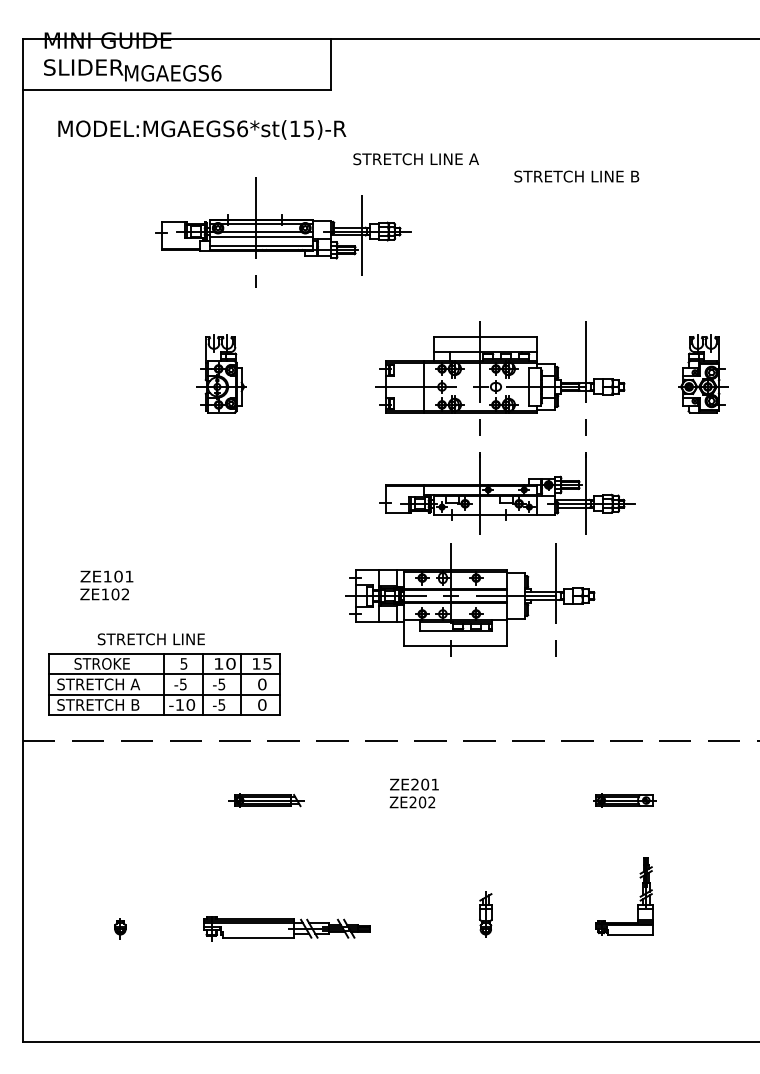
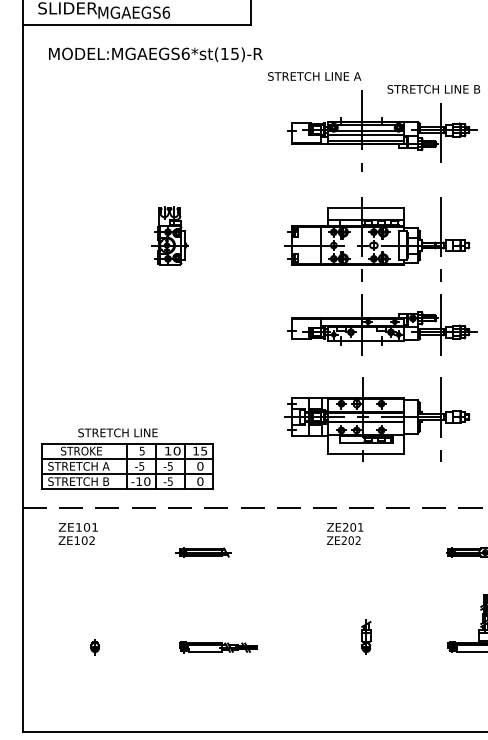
part: (283, 232) -> (382, 130), moved
text: (106, 585) -> (78, 533), moved
part: (470, 599) -> (377, 419), moved
text: (413, 793) -> (344, 533), moved
part: (286, 928) -> (218, 647), size x0.62

